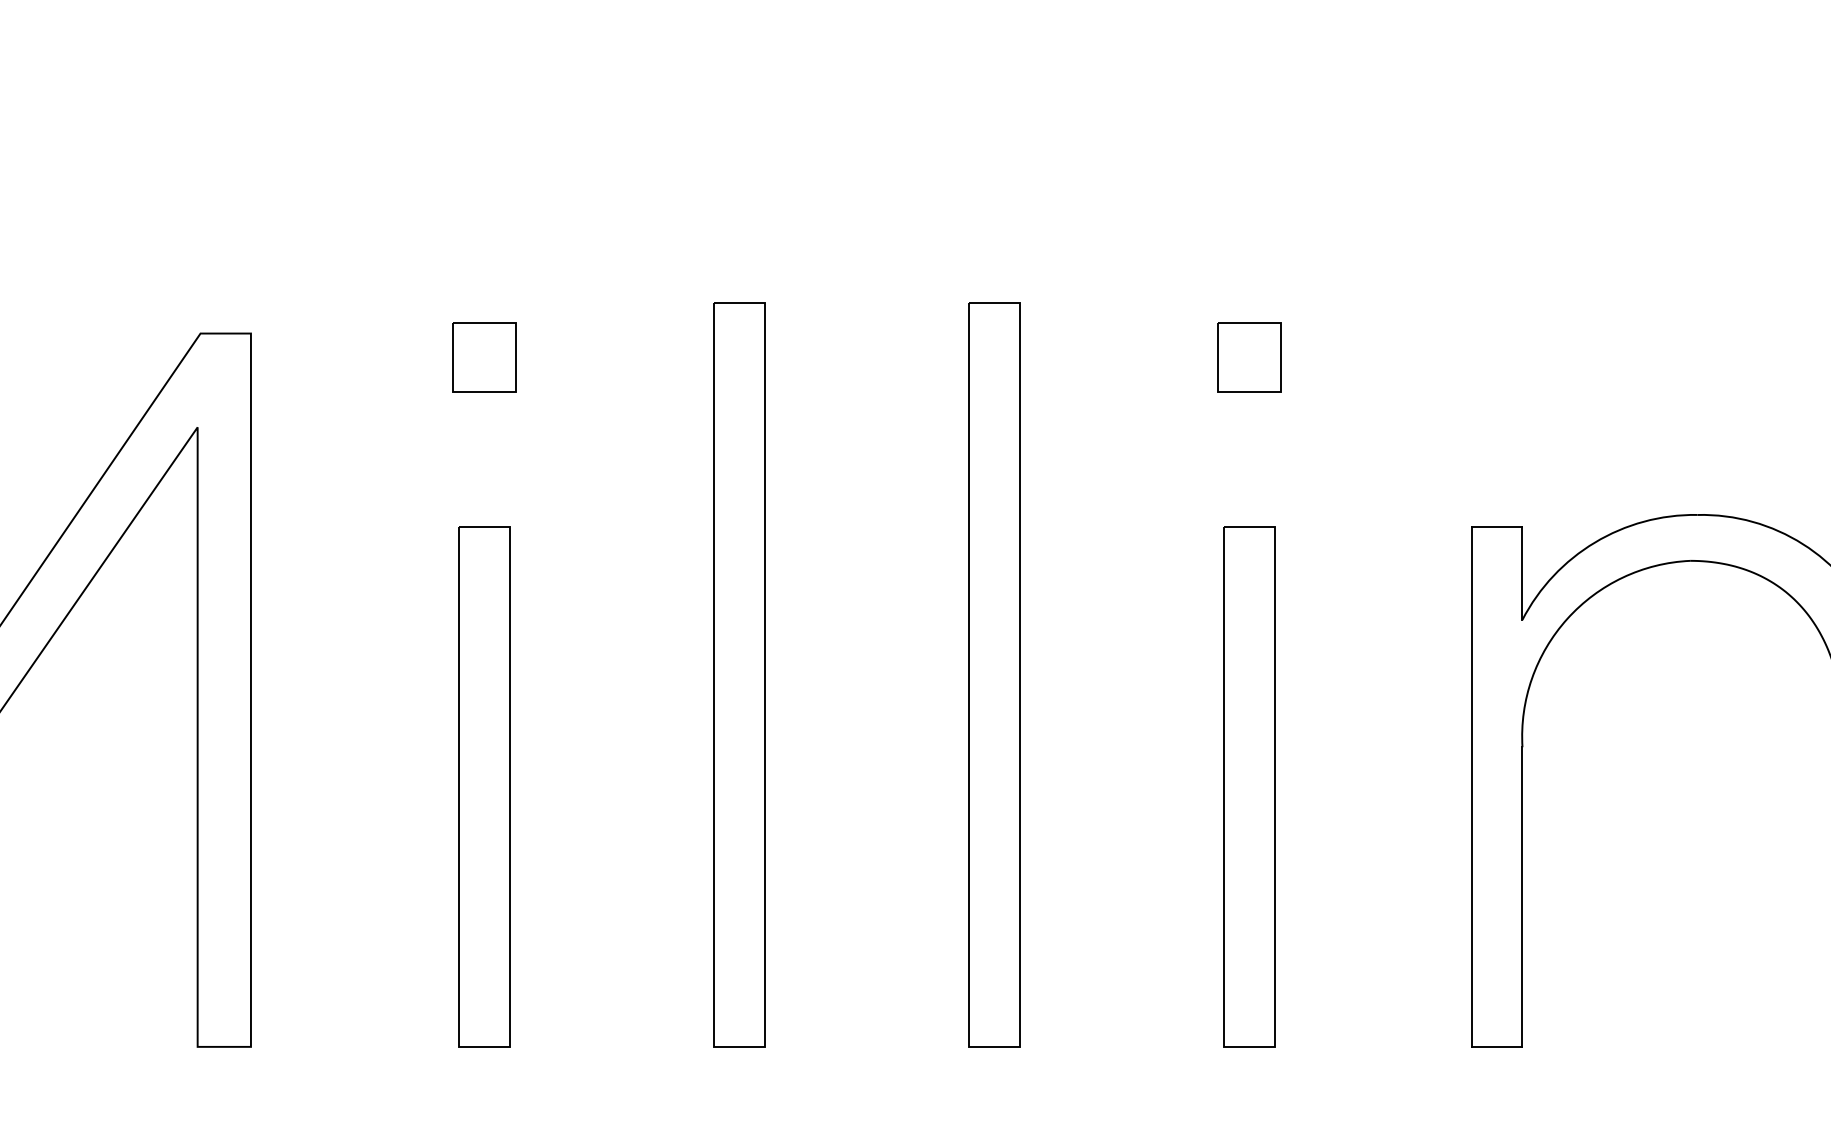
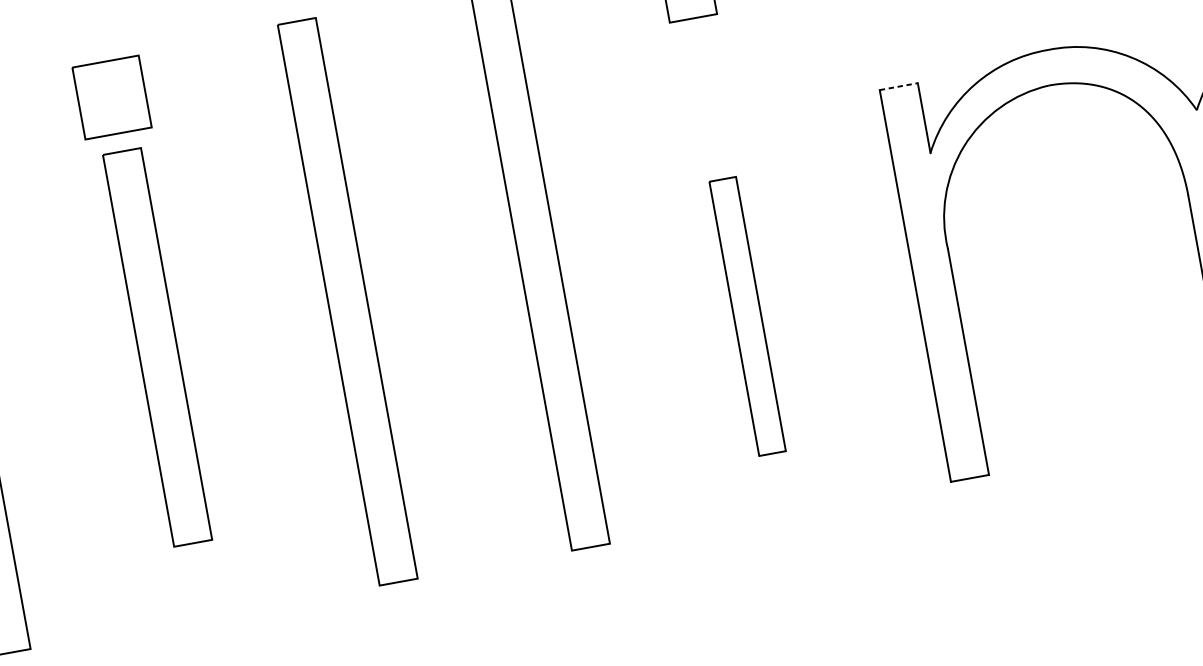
part: (484, 357) -> (112, 97), size x1.4
line: (1497, 527) -> (899, 86), solid -> dashed
part: (484, 786) -> (157, 346), moved
part: (1249, 786) -> (747, 316), size x0.7

